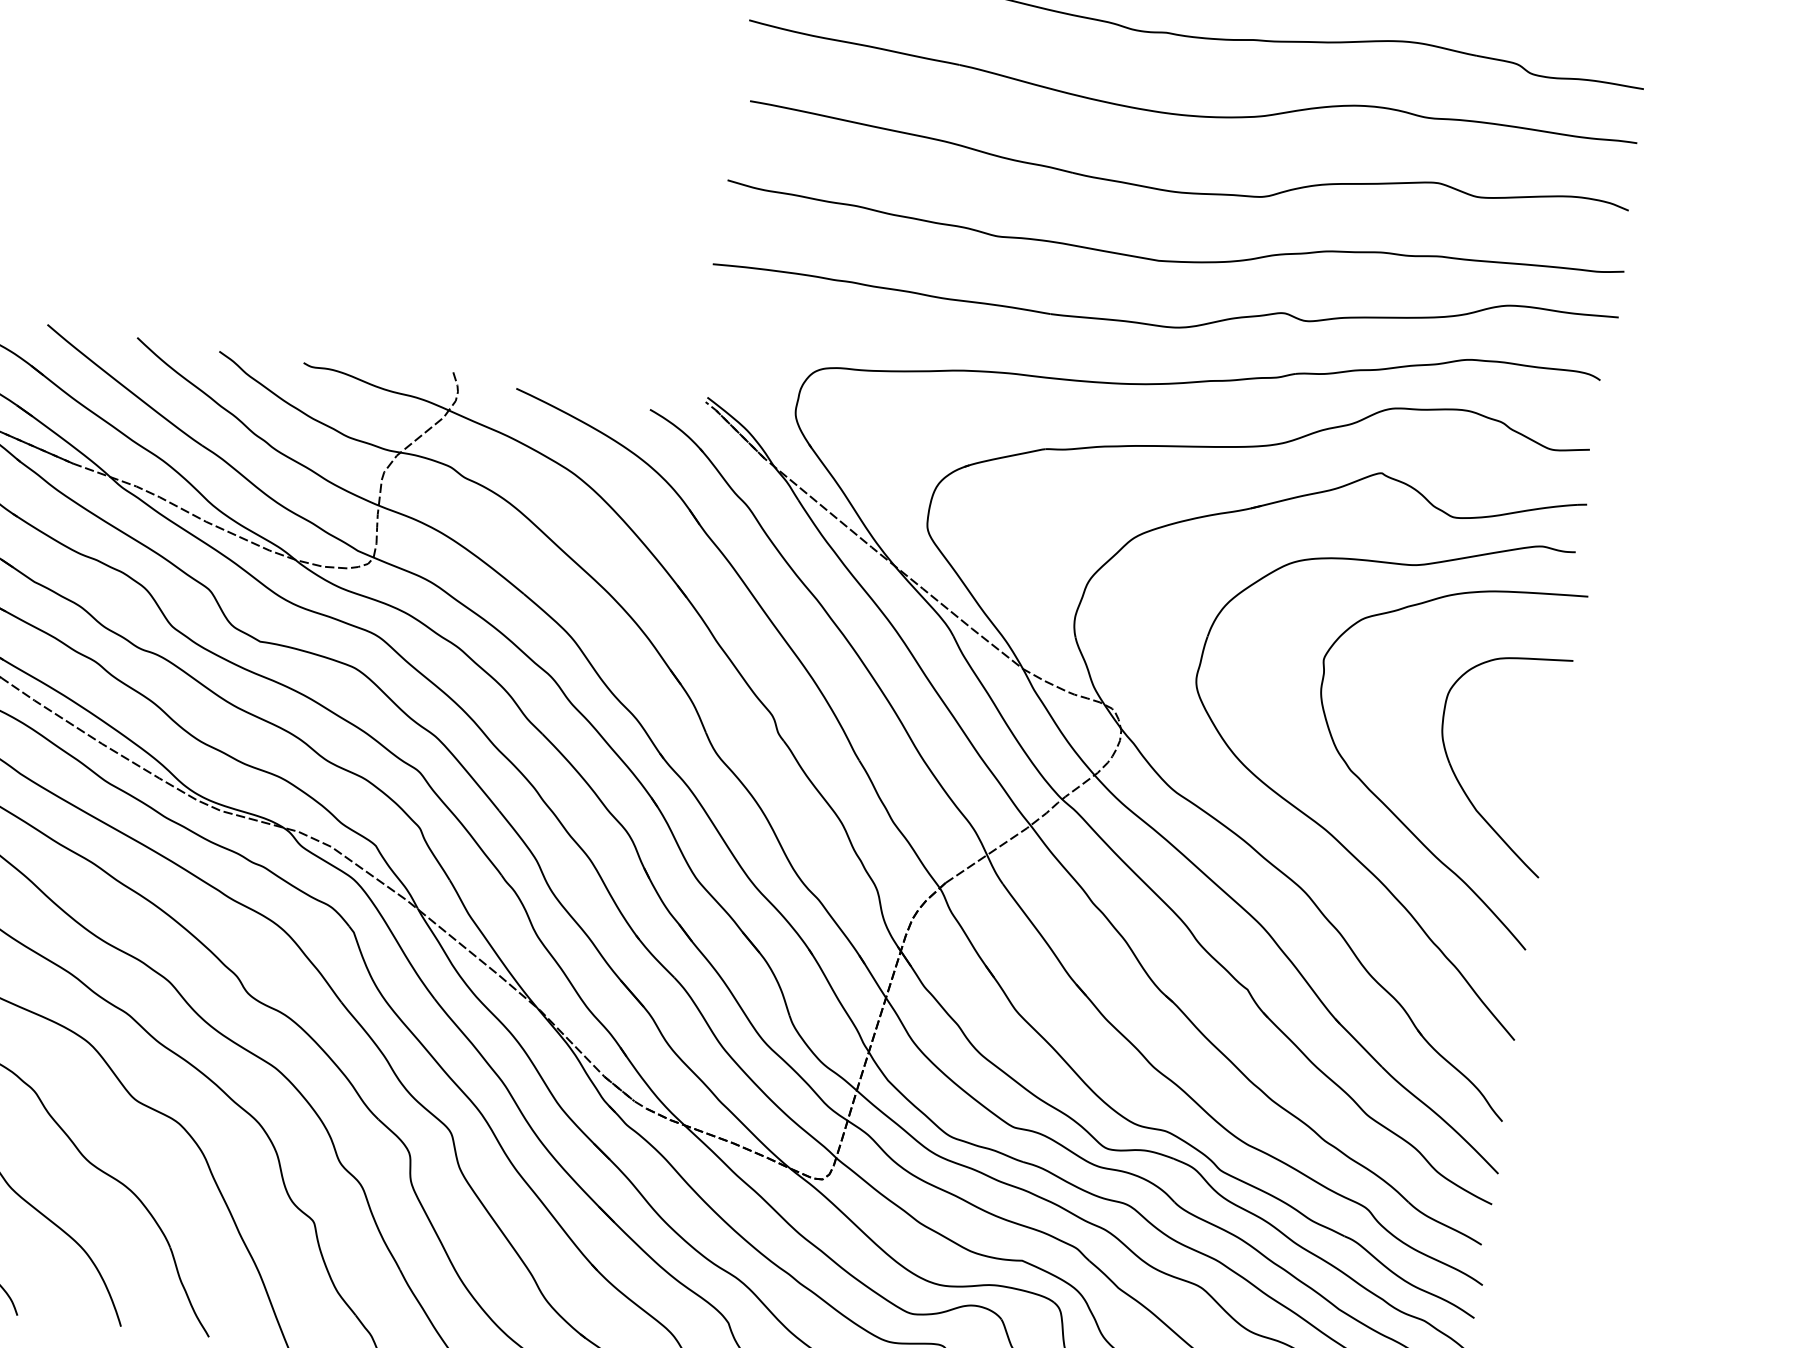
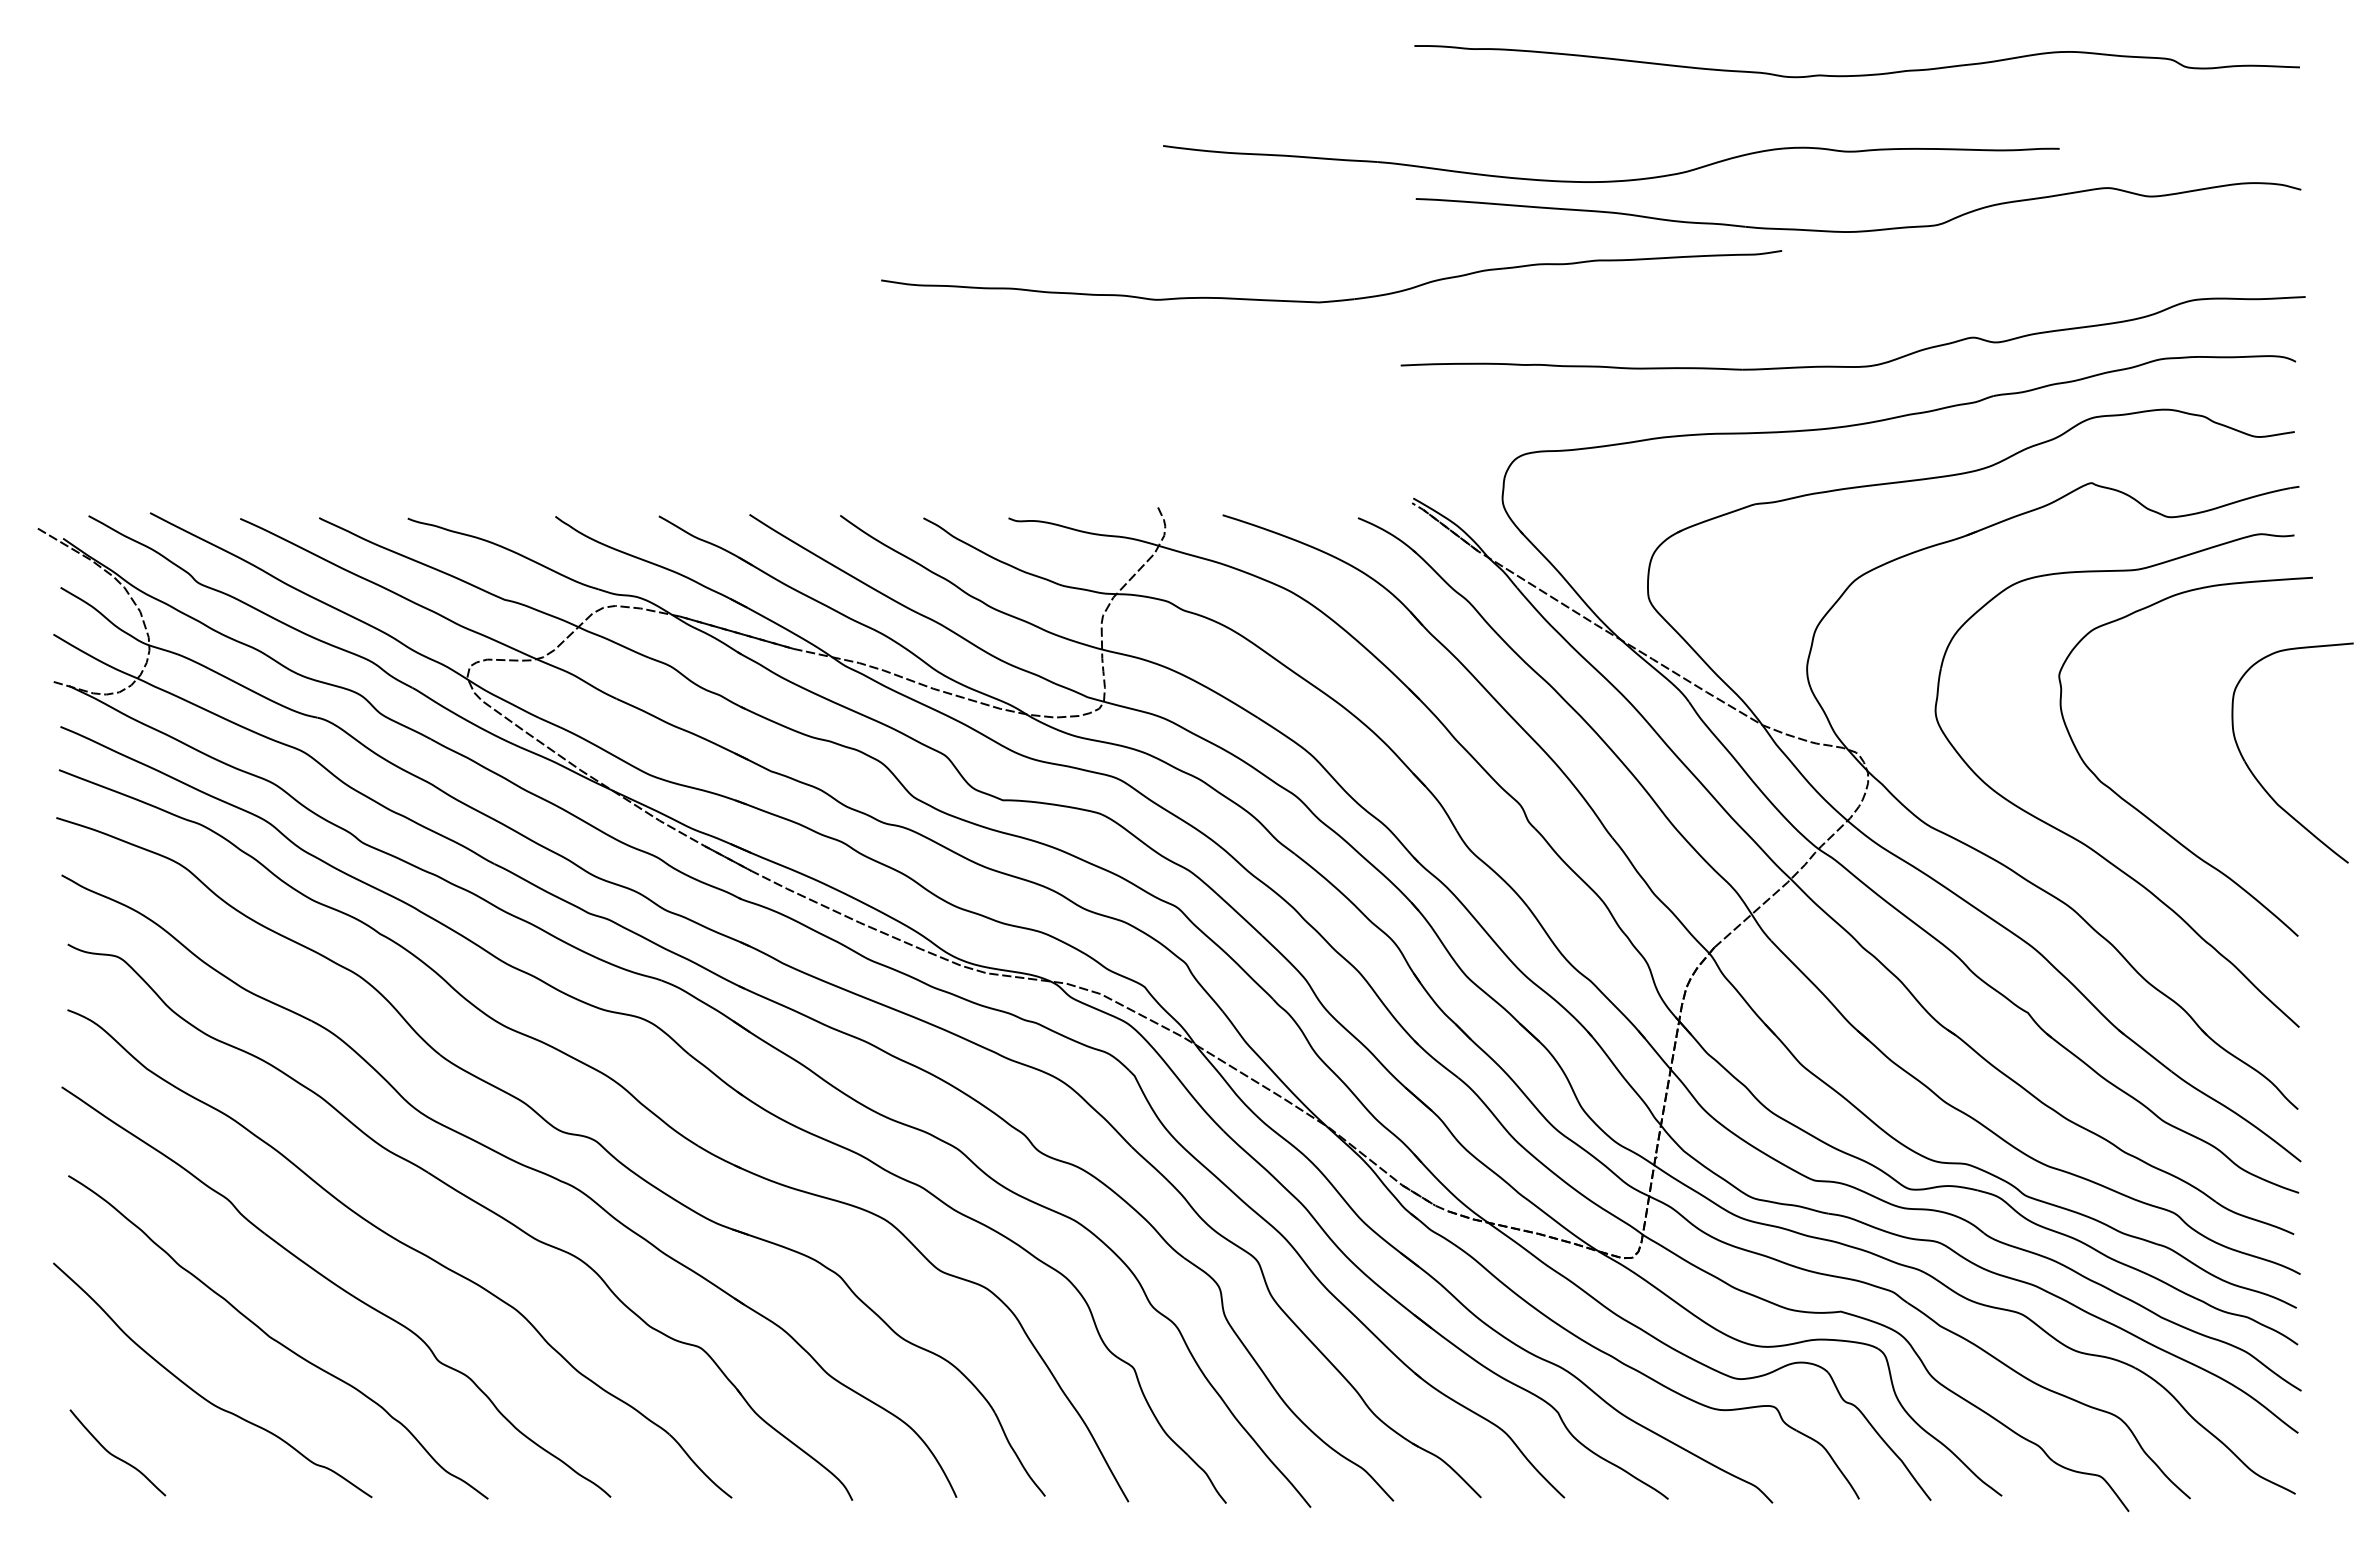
part: (1188, 114) -> (1611, 180), moved
part: (1171, 260) -> (1331, 300), moved
part: (1459, 781) -> (2257, 778), moved

